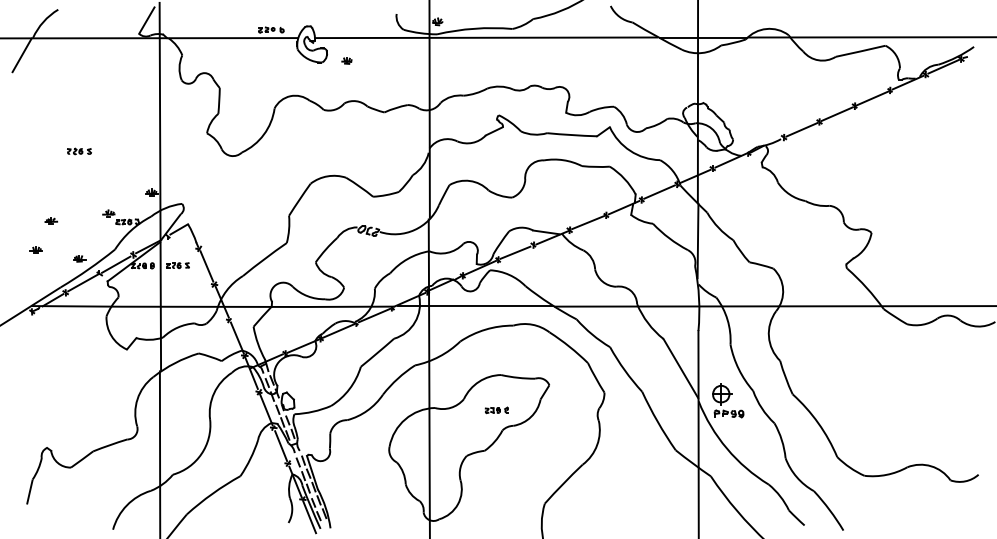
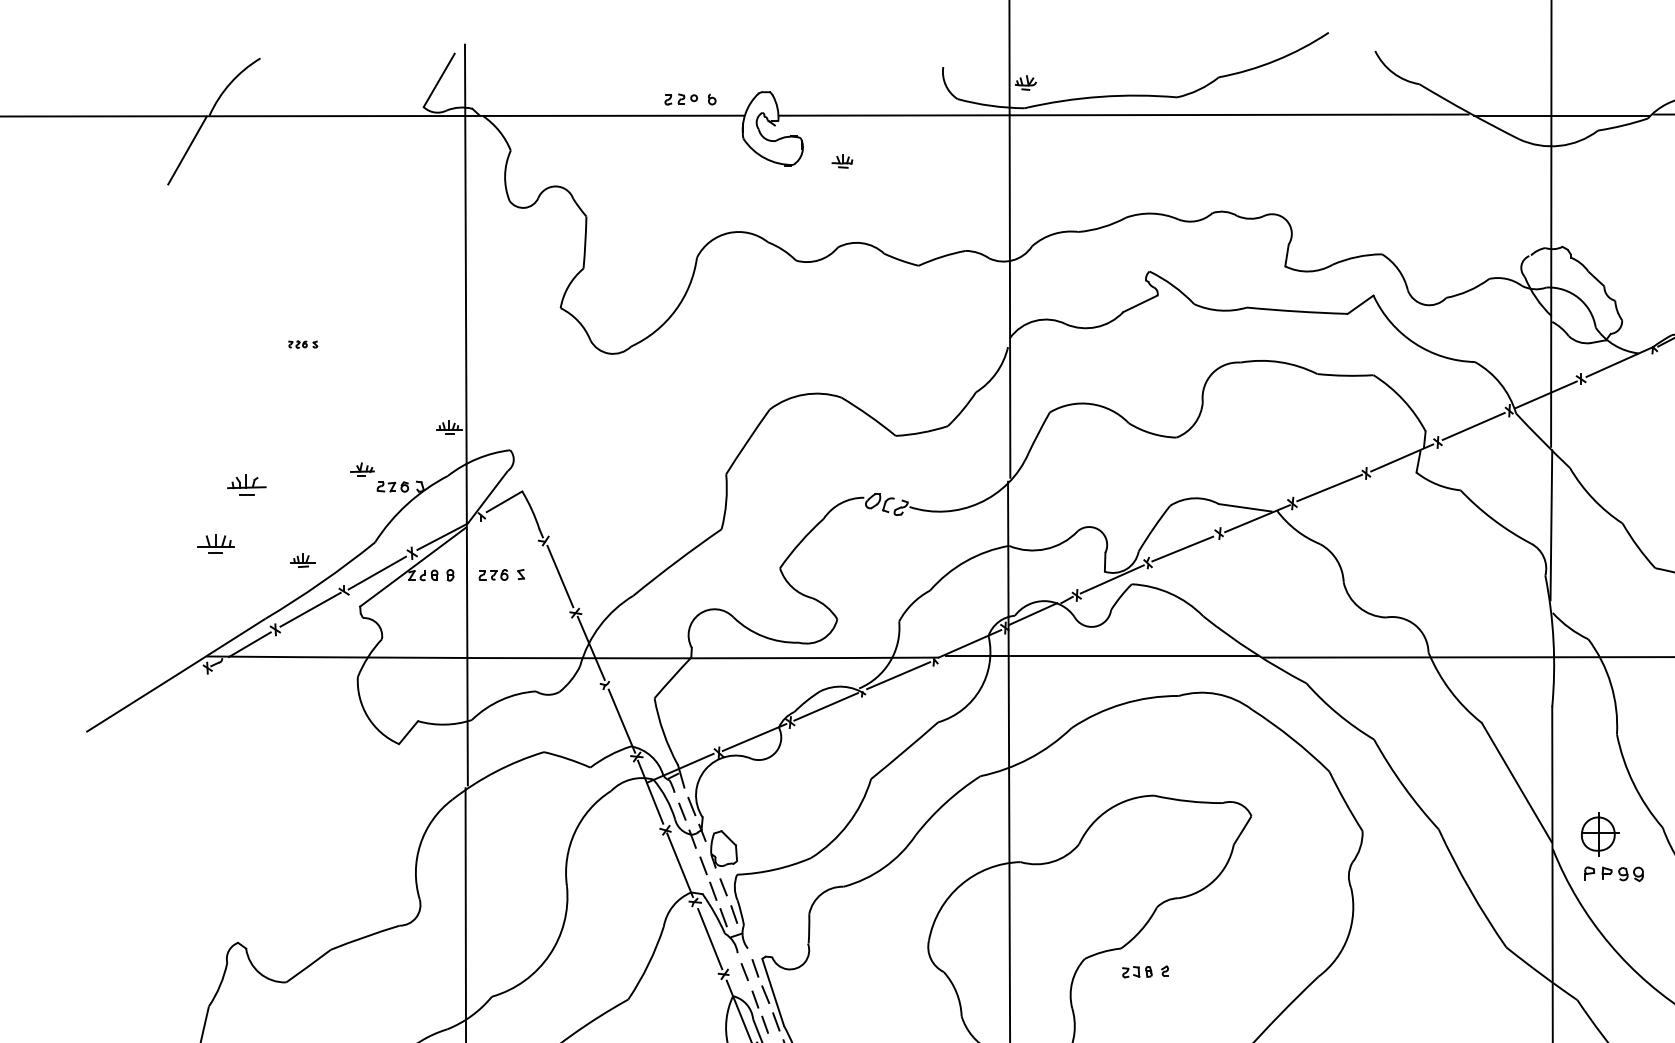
part: (79, 151) -> (303, 344), size x0.6
part: (50, 220) -> (244, 483), size x1.6
part: (35, 249) -> (214, 542), size x1.6
part: (496, 410) -> (1144, 972), moved

